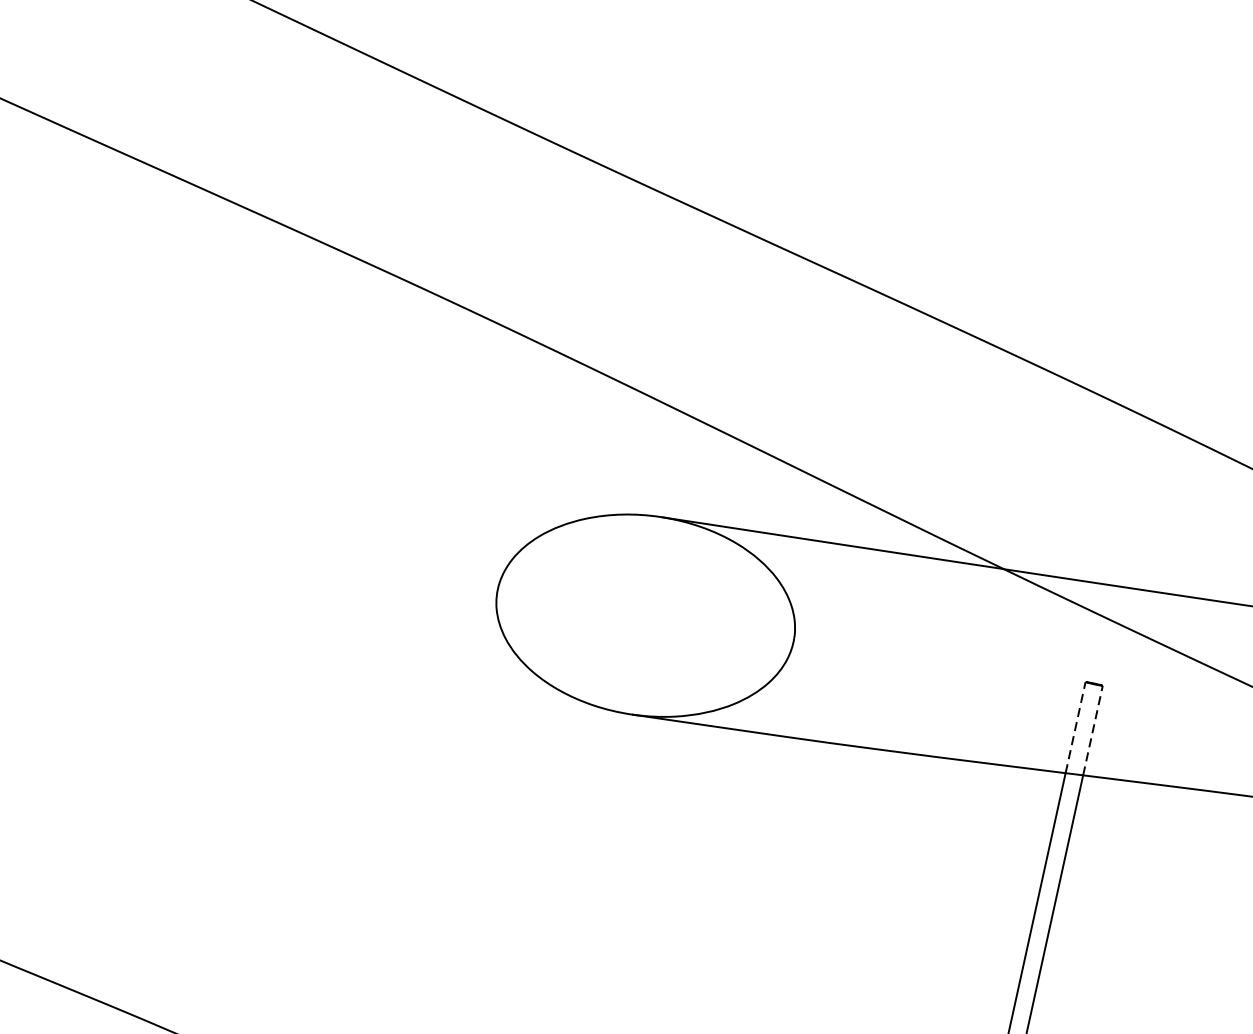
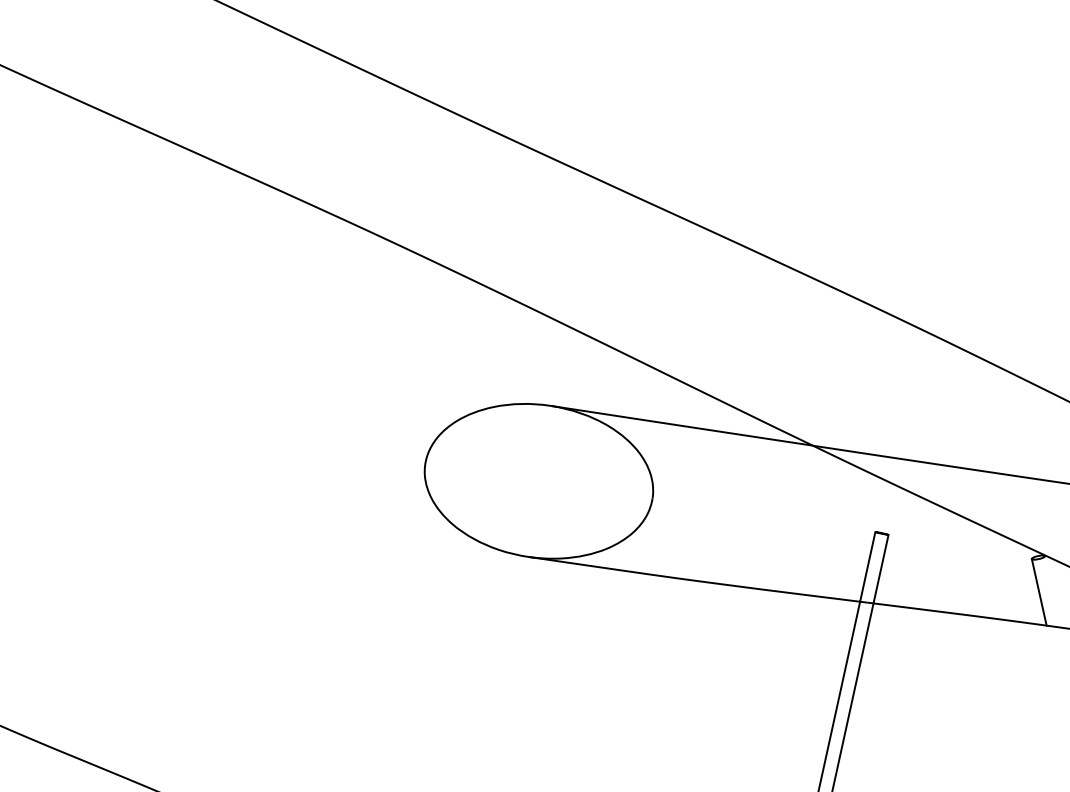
line: (1075, 727) -> (867, 566), dashed -> solid
line: (1093, 729) -> (881, 568), dashed -> solid

